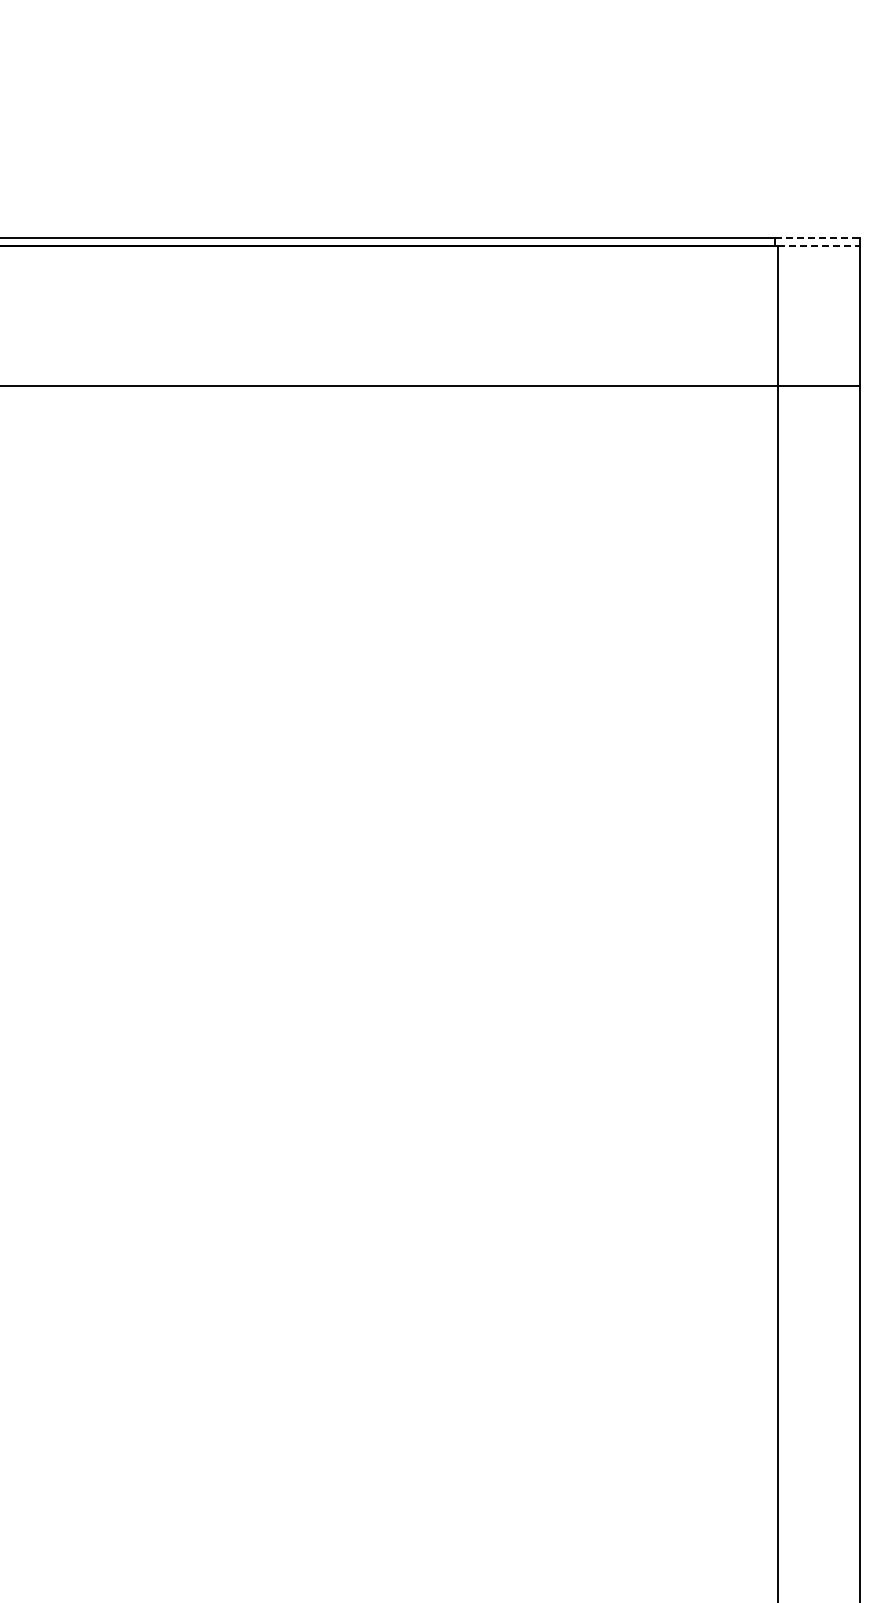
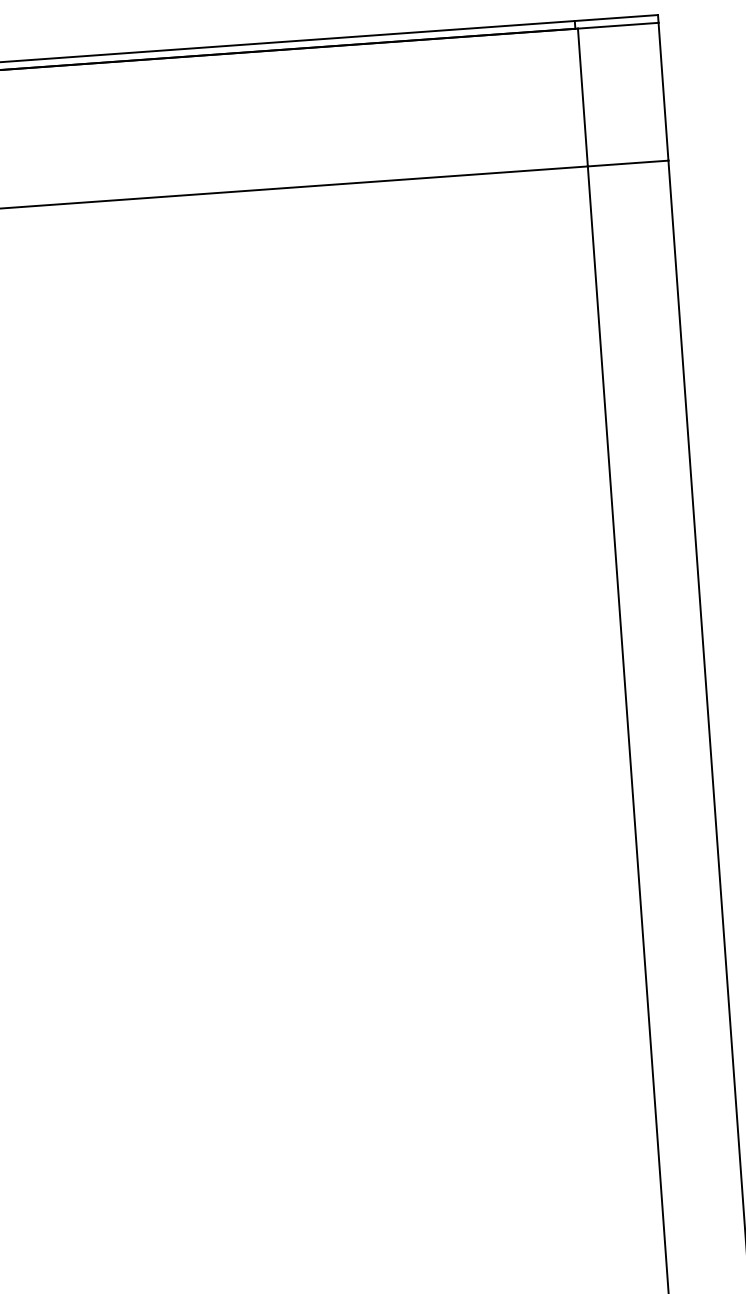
line: (818, 237) -> (616, 17), dashed -> solid
line: (819, 245) -> (618, 25), dashed -> solid

